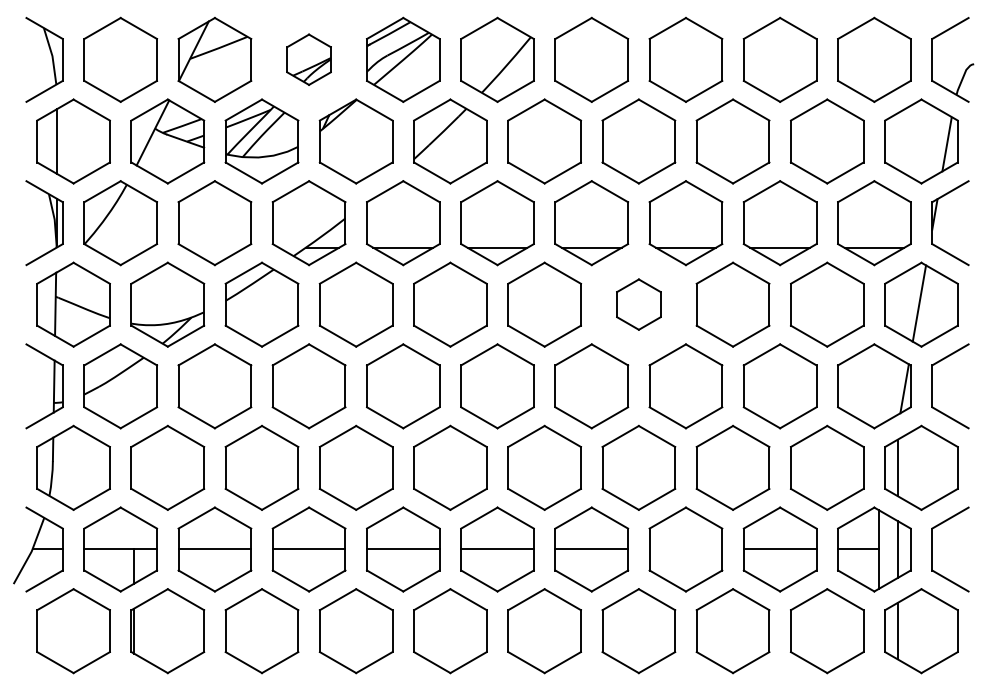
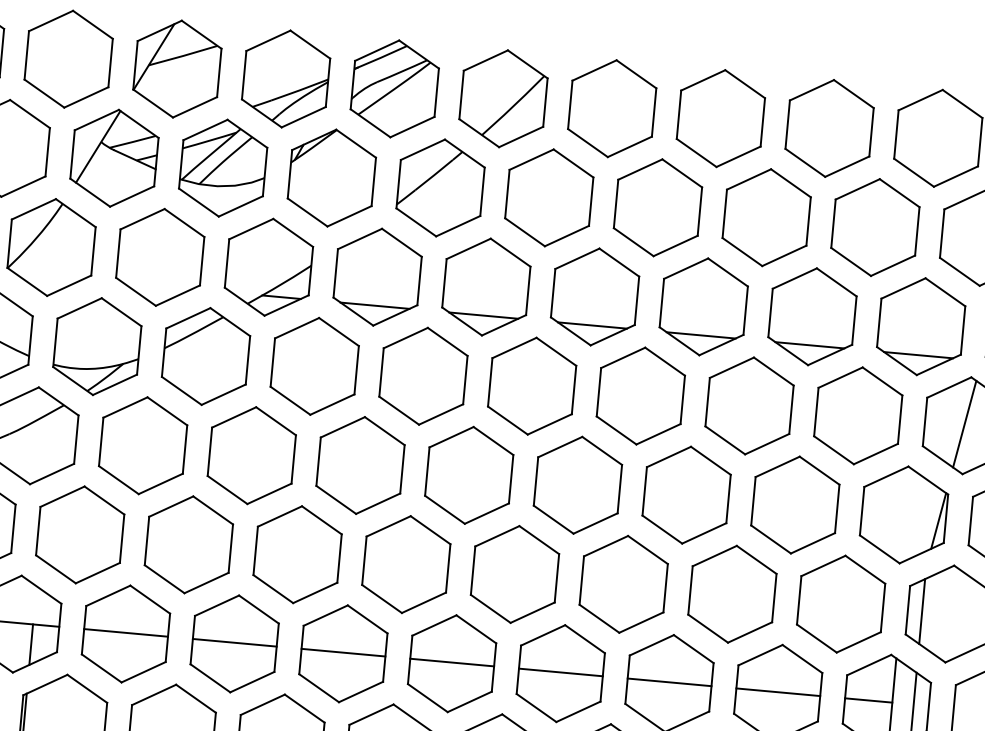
part: (308, 59) -> (285, 78), size x1.67
part: (638, 304) -> (640, 395), size x1.67
line: (685, 548) -> (669, 682), added

